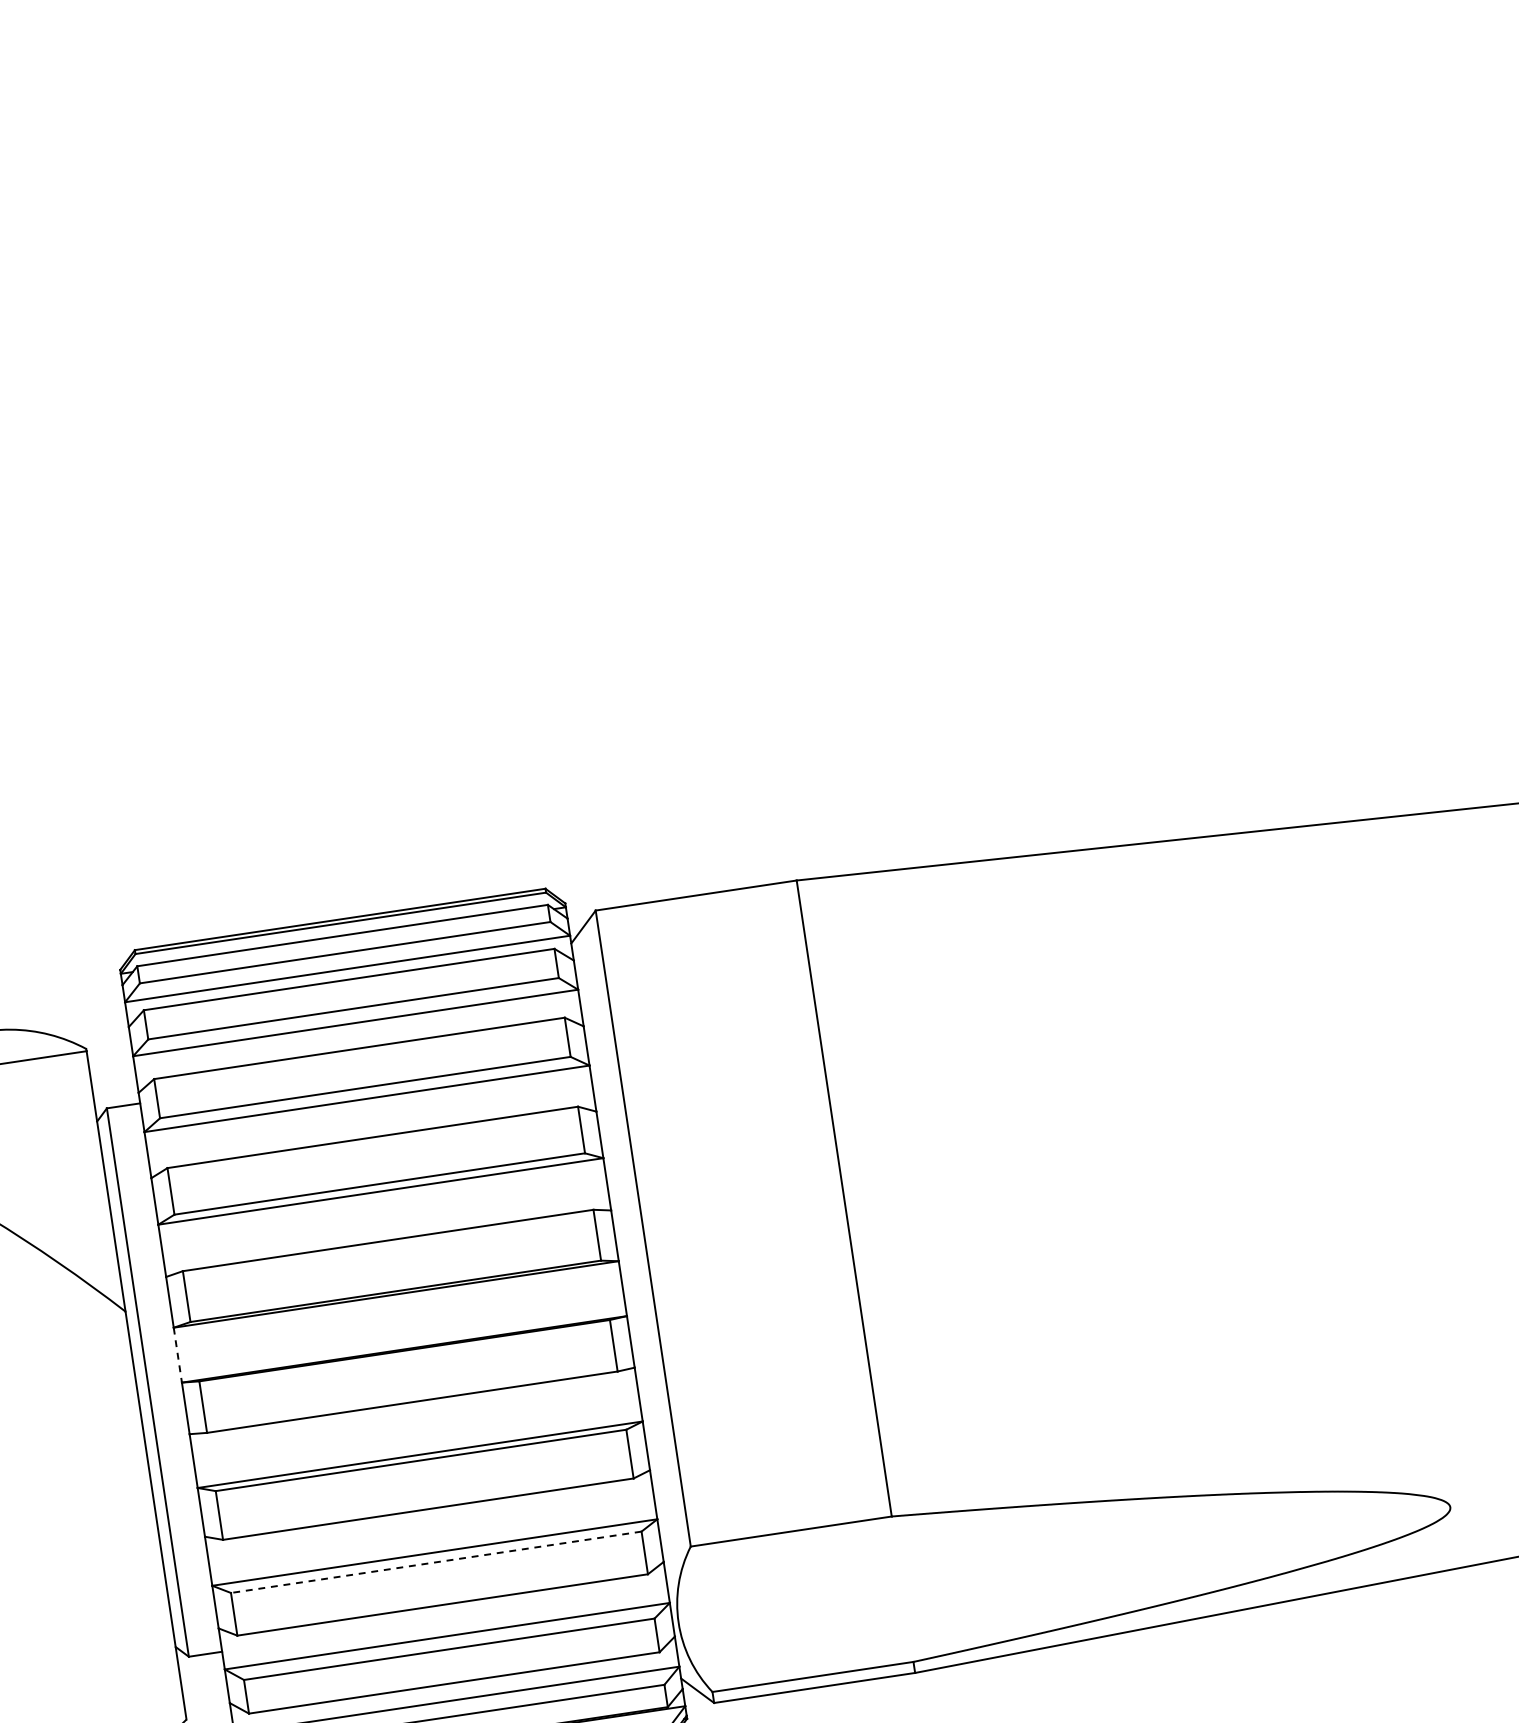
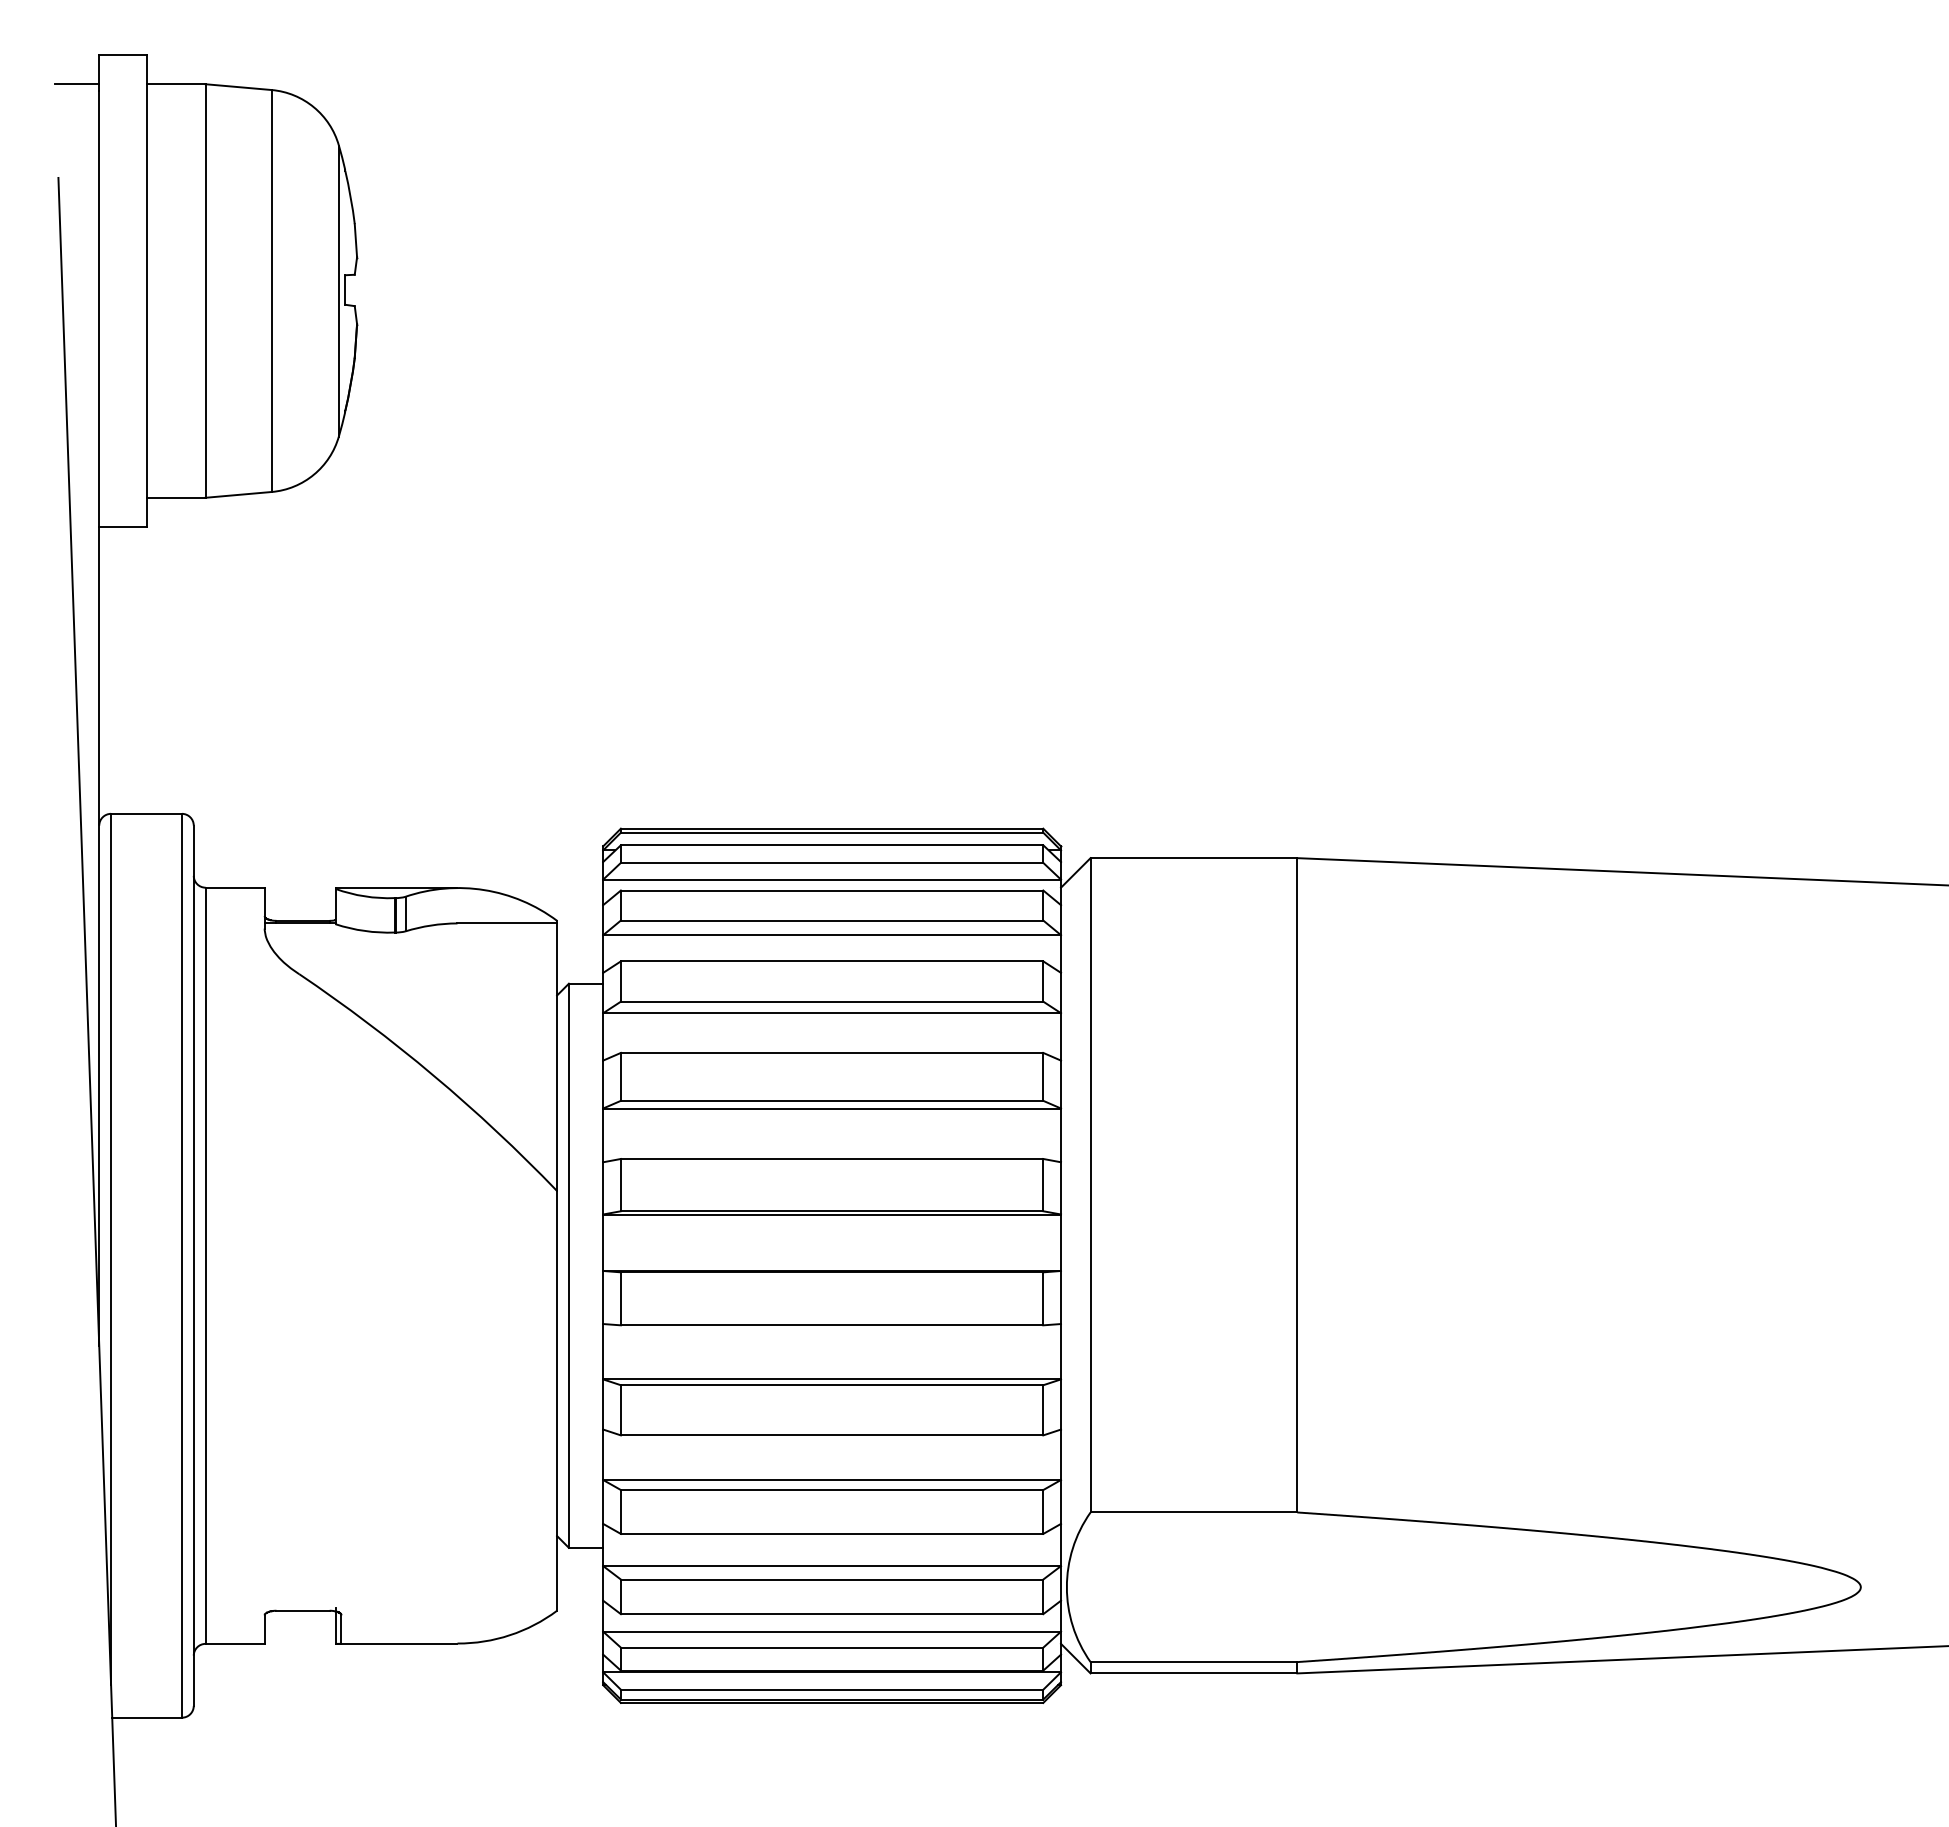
line: (178, 1355) -> (603, 1243), dashed -> solid
line: (435, 1562) -> (831, 1490), dashed -> solid

